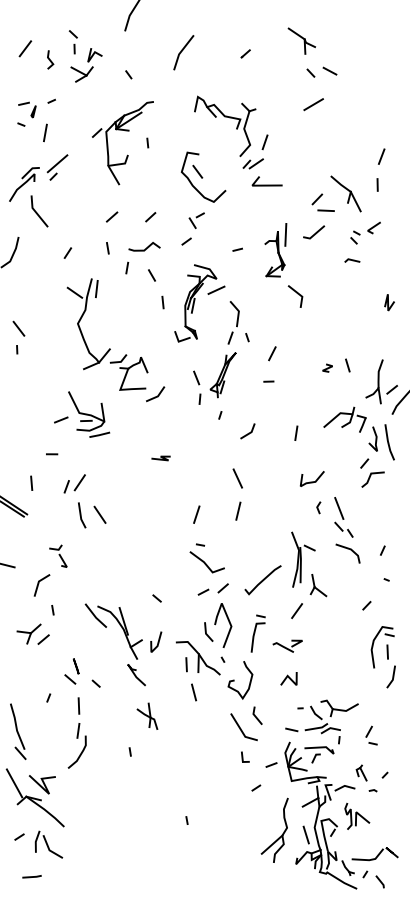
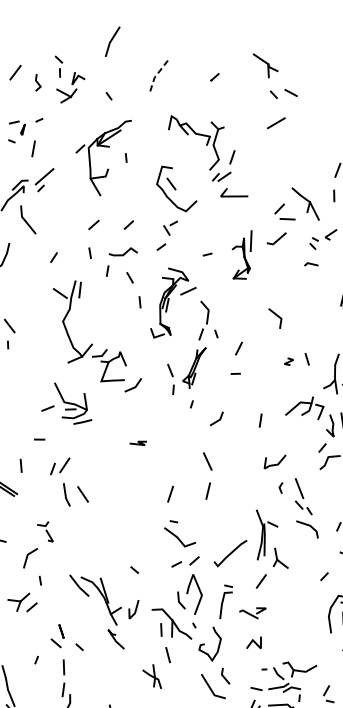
line: (180, 52) -> (155, 76), solid -> dashed
line: (297, 294) -> (277, 316), moved
part: (147, 715) -> (152, 675), moved

